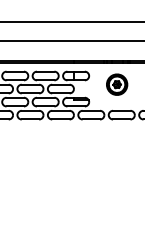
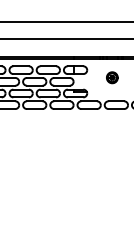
part: (117, 84) -> (112, 77), size x0.6

